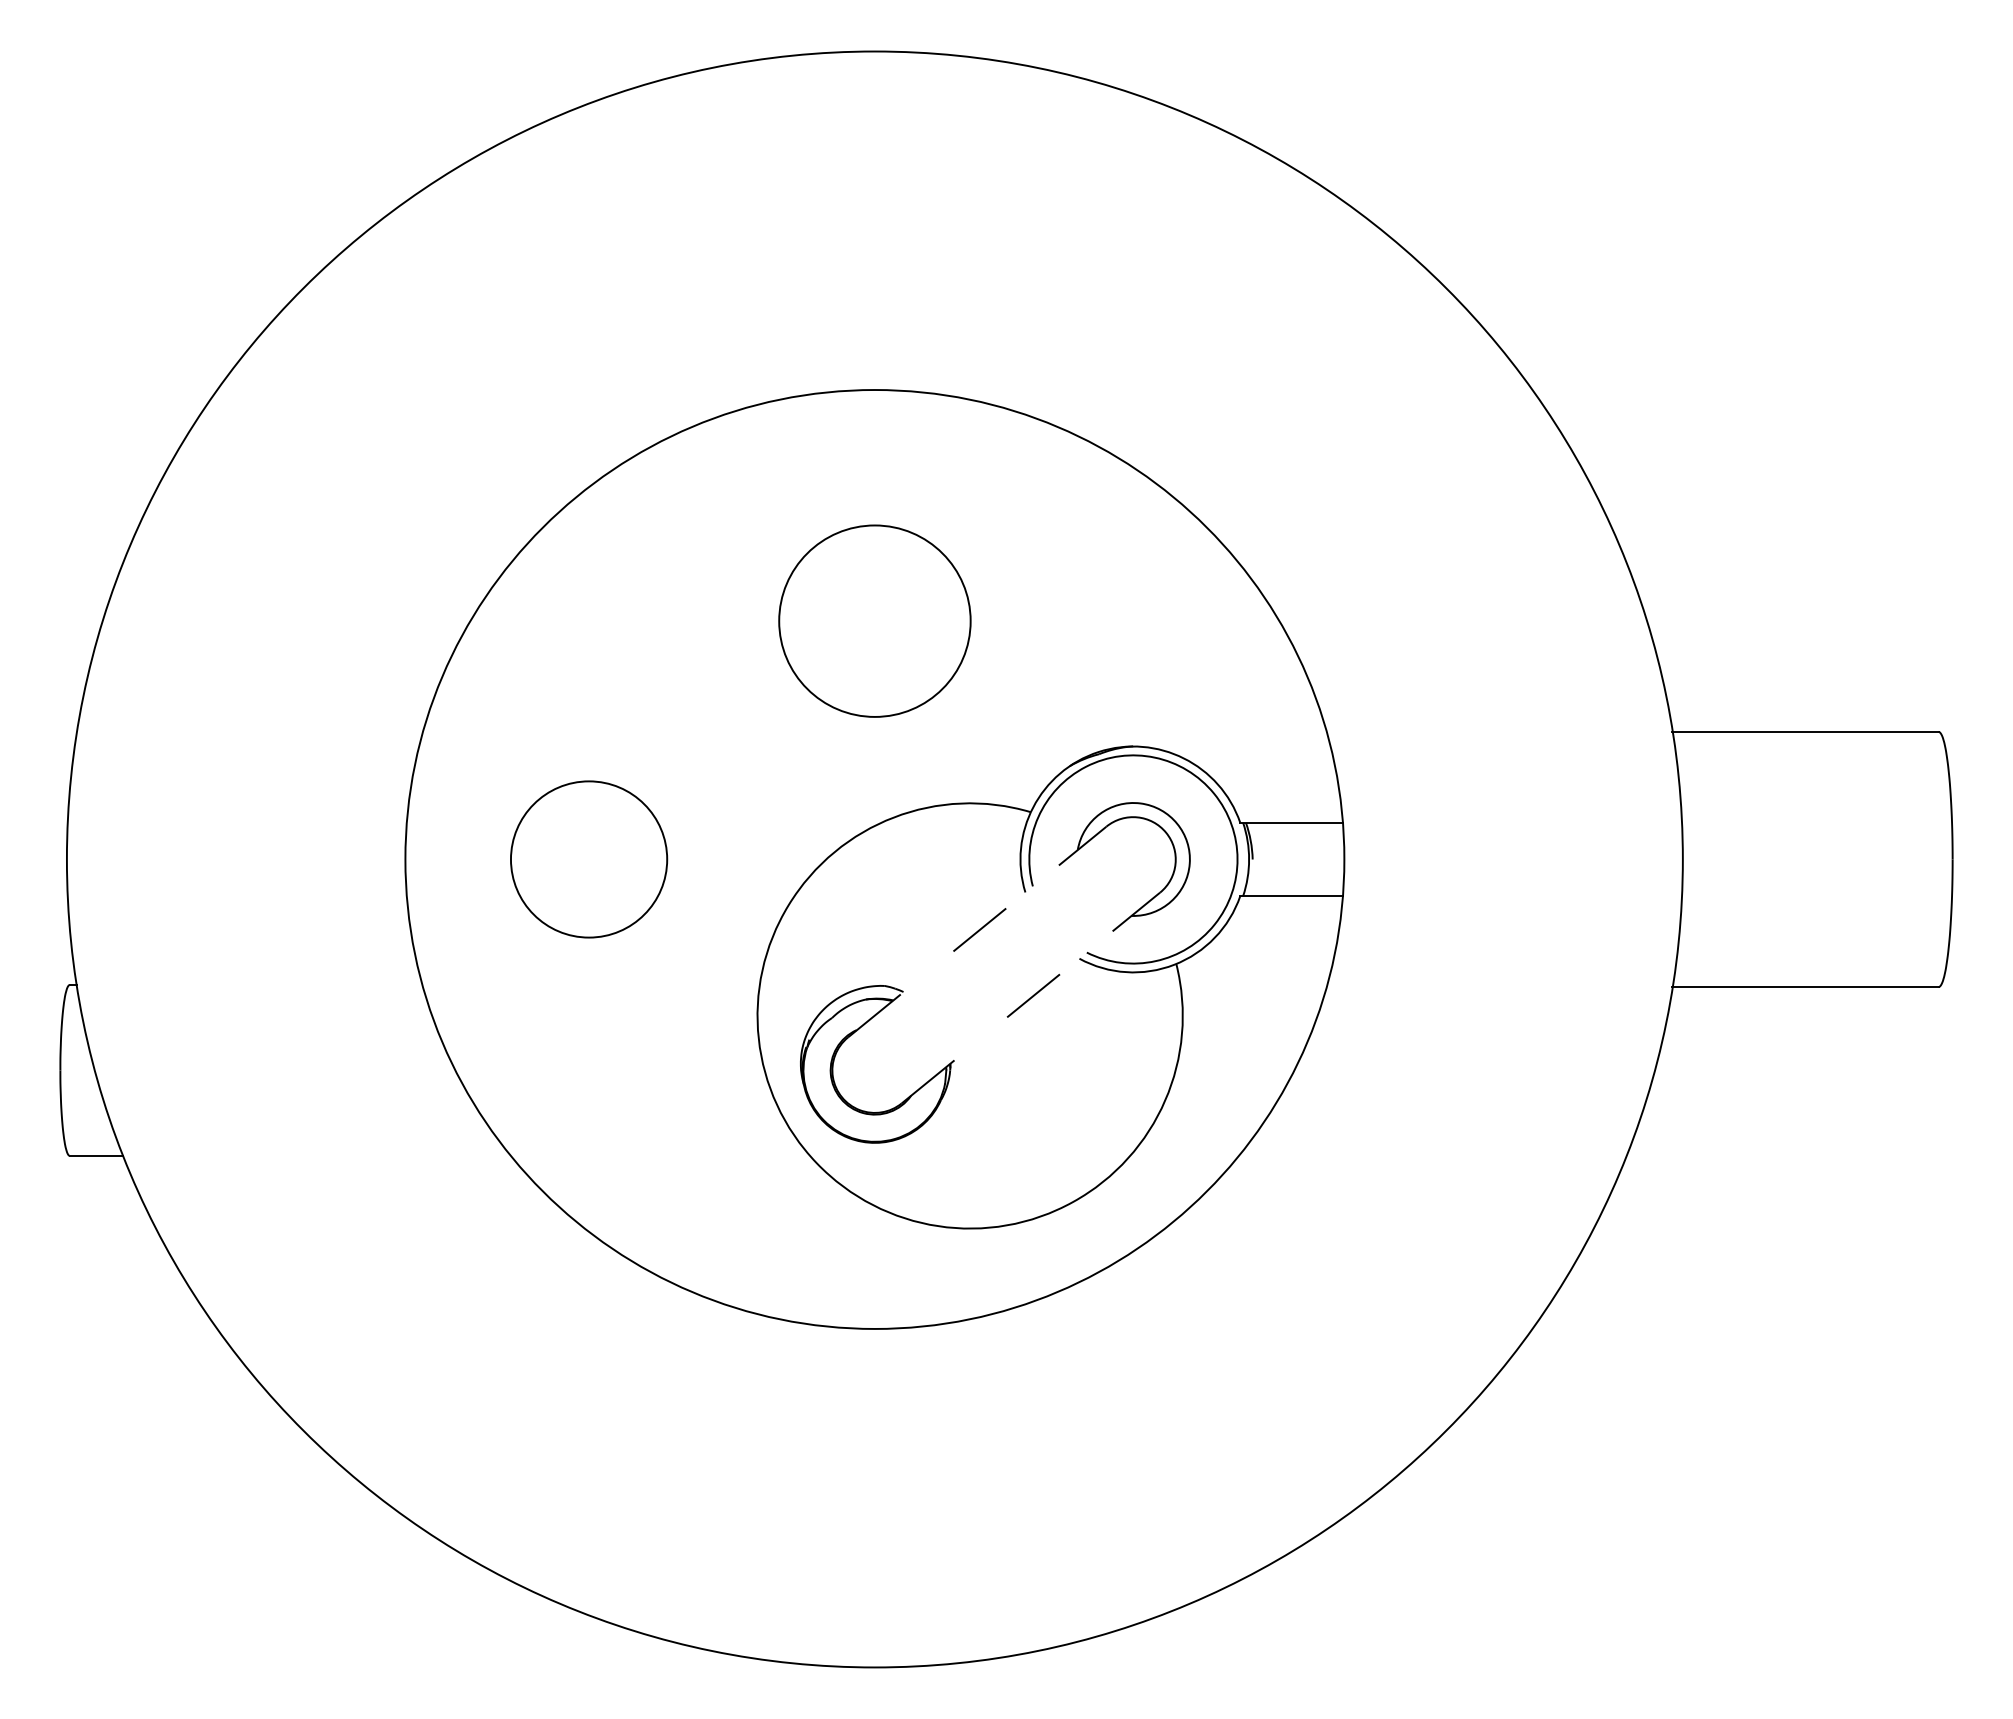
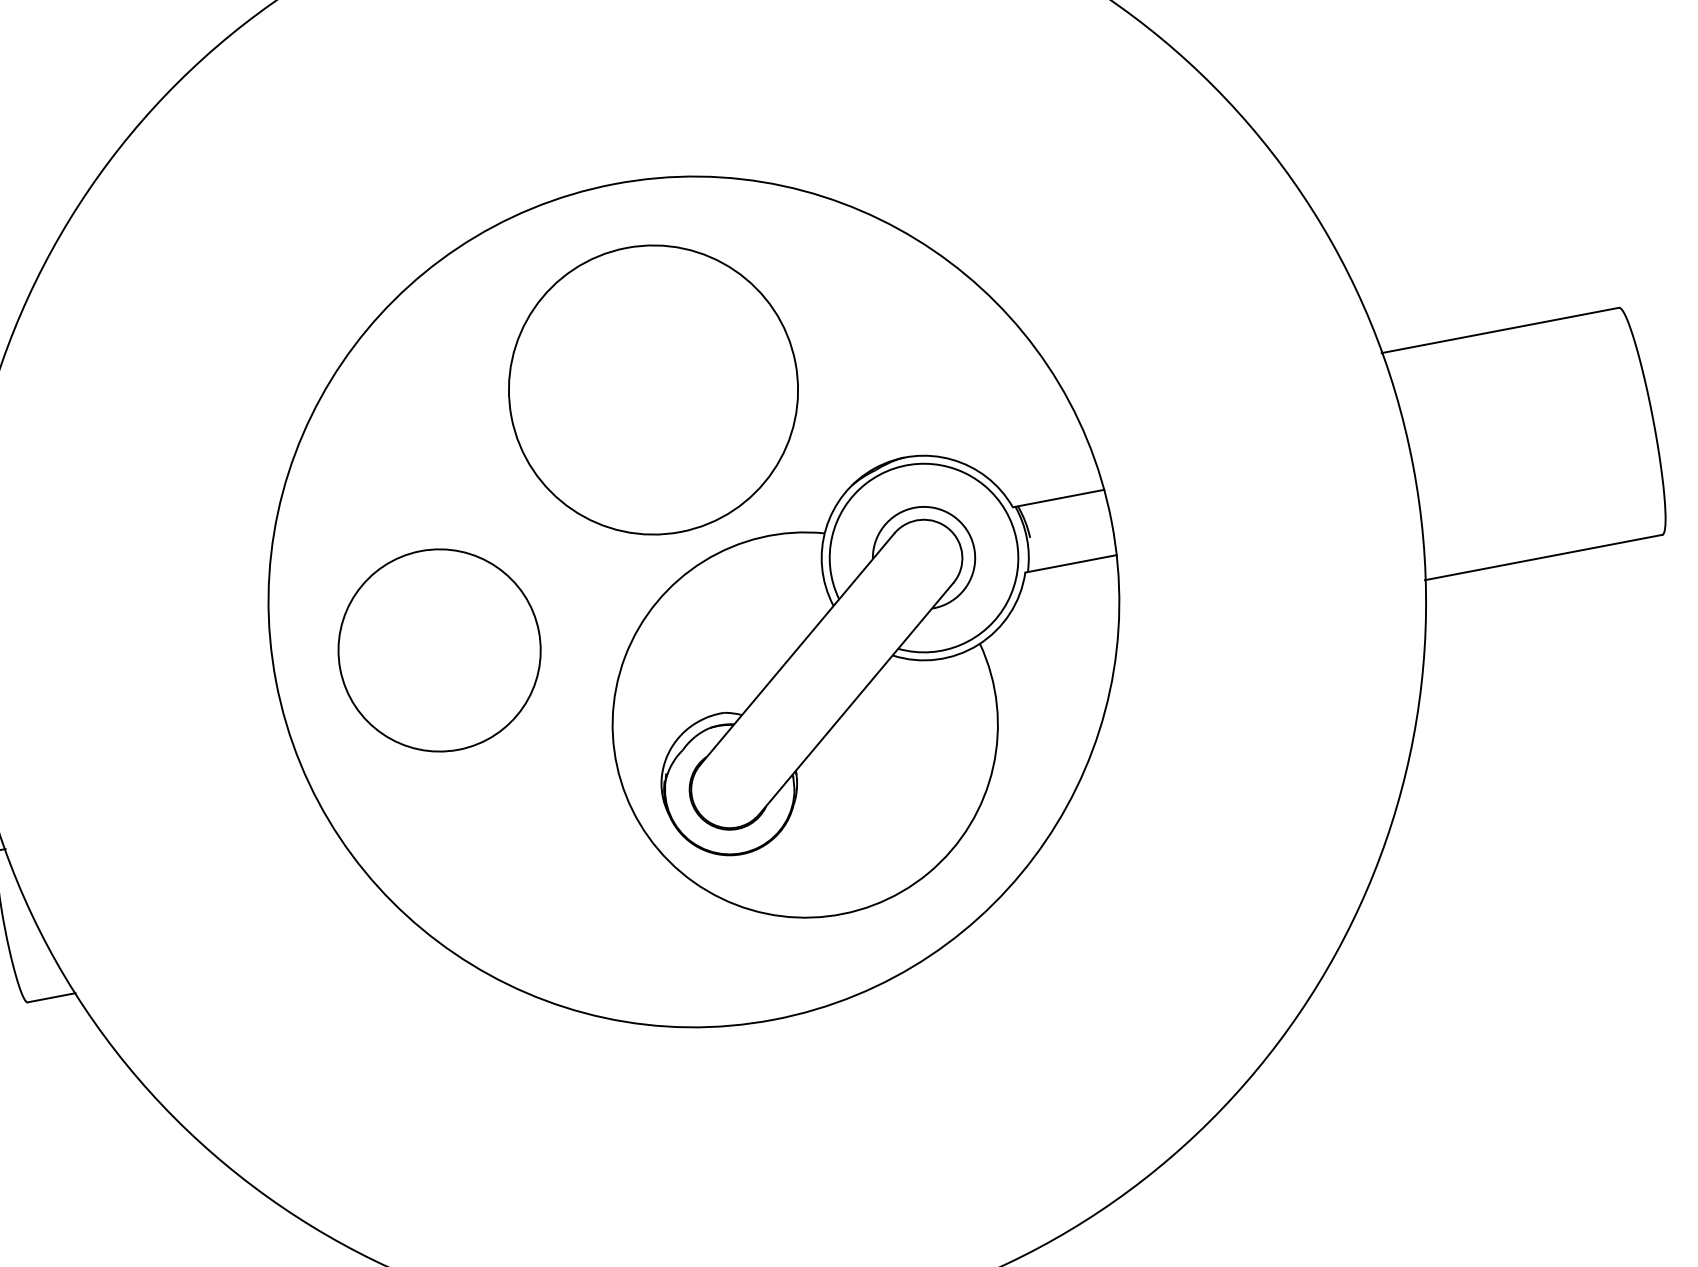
circle: (874, 620) -> (653, 389), size x1.67
circle: (588, 859) -> (439, 650), size x1.43
line: (977, 932) -> (797, 649), dashed -> solid
line: (1030, 998) -> (856, 699), dashed -> solid

